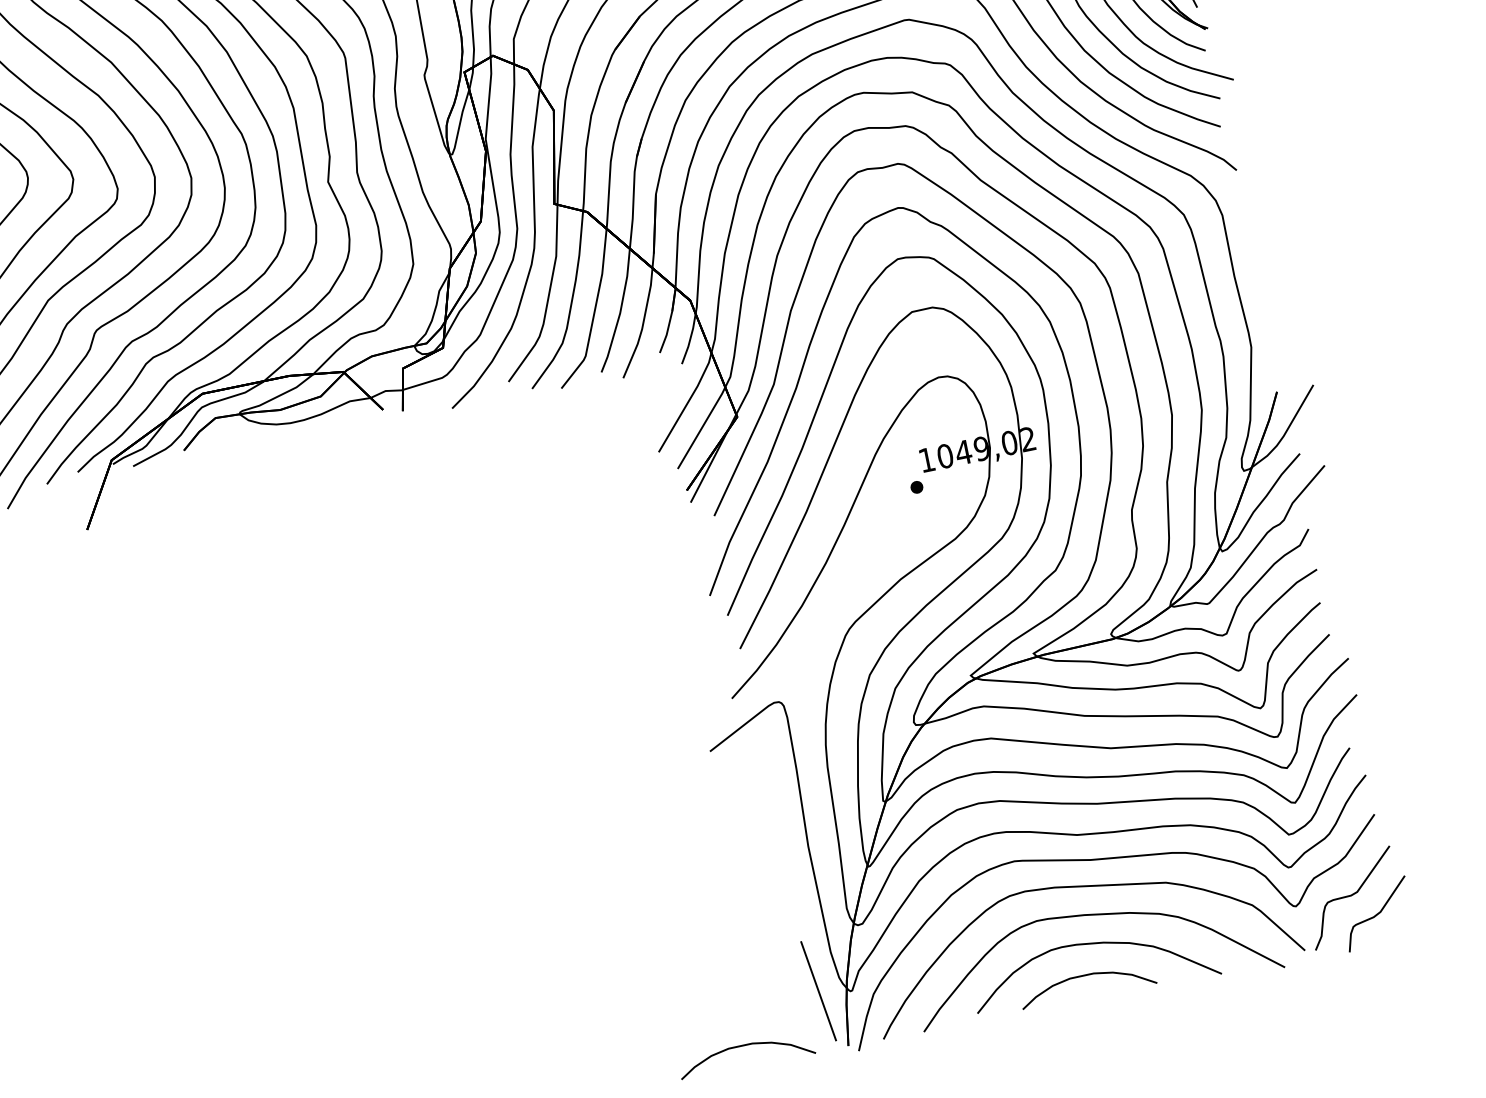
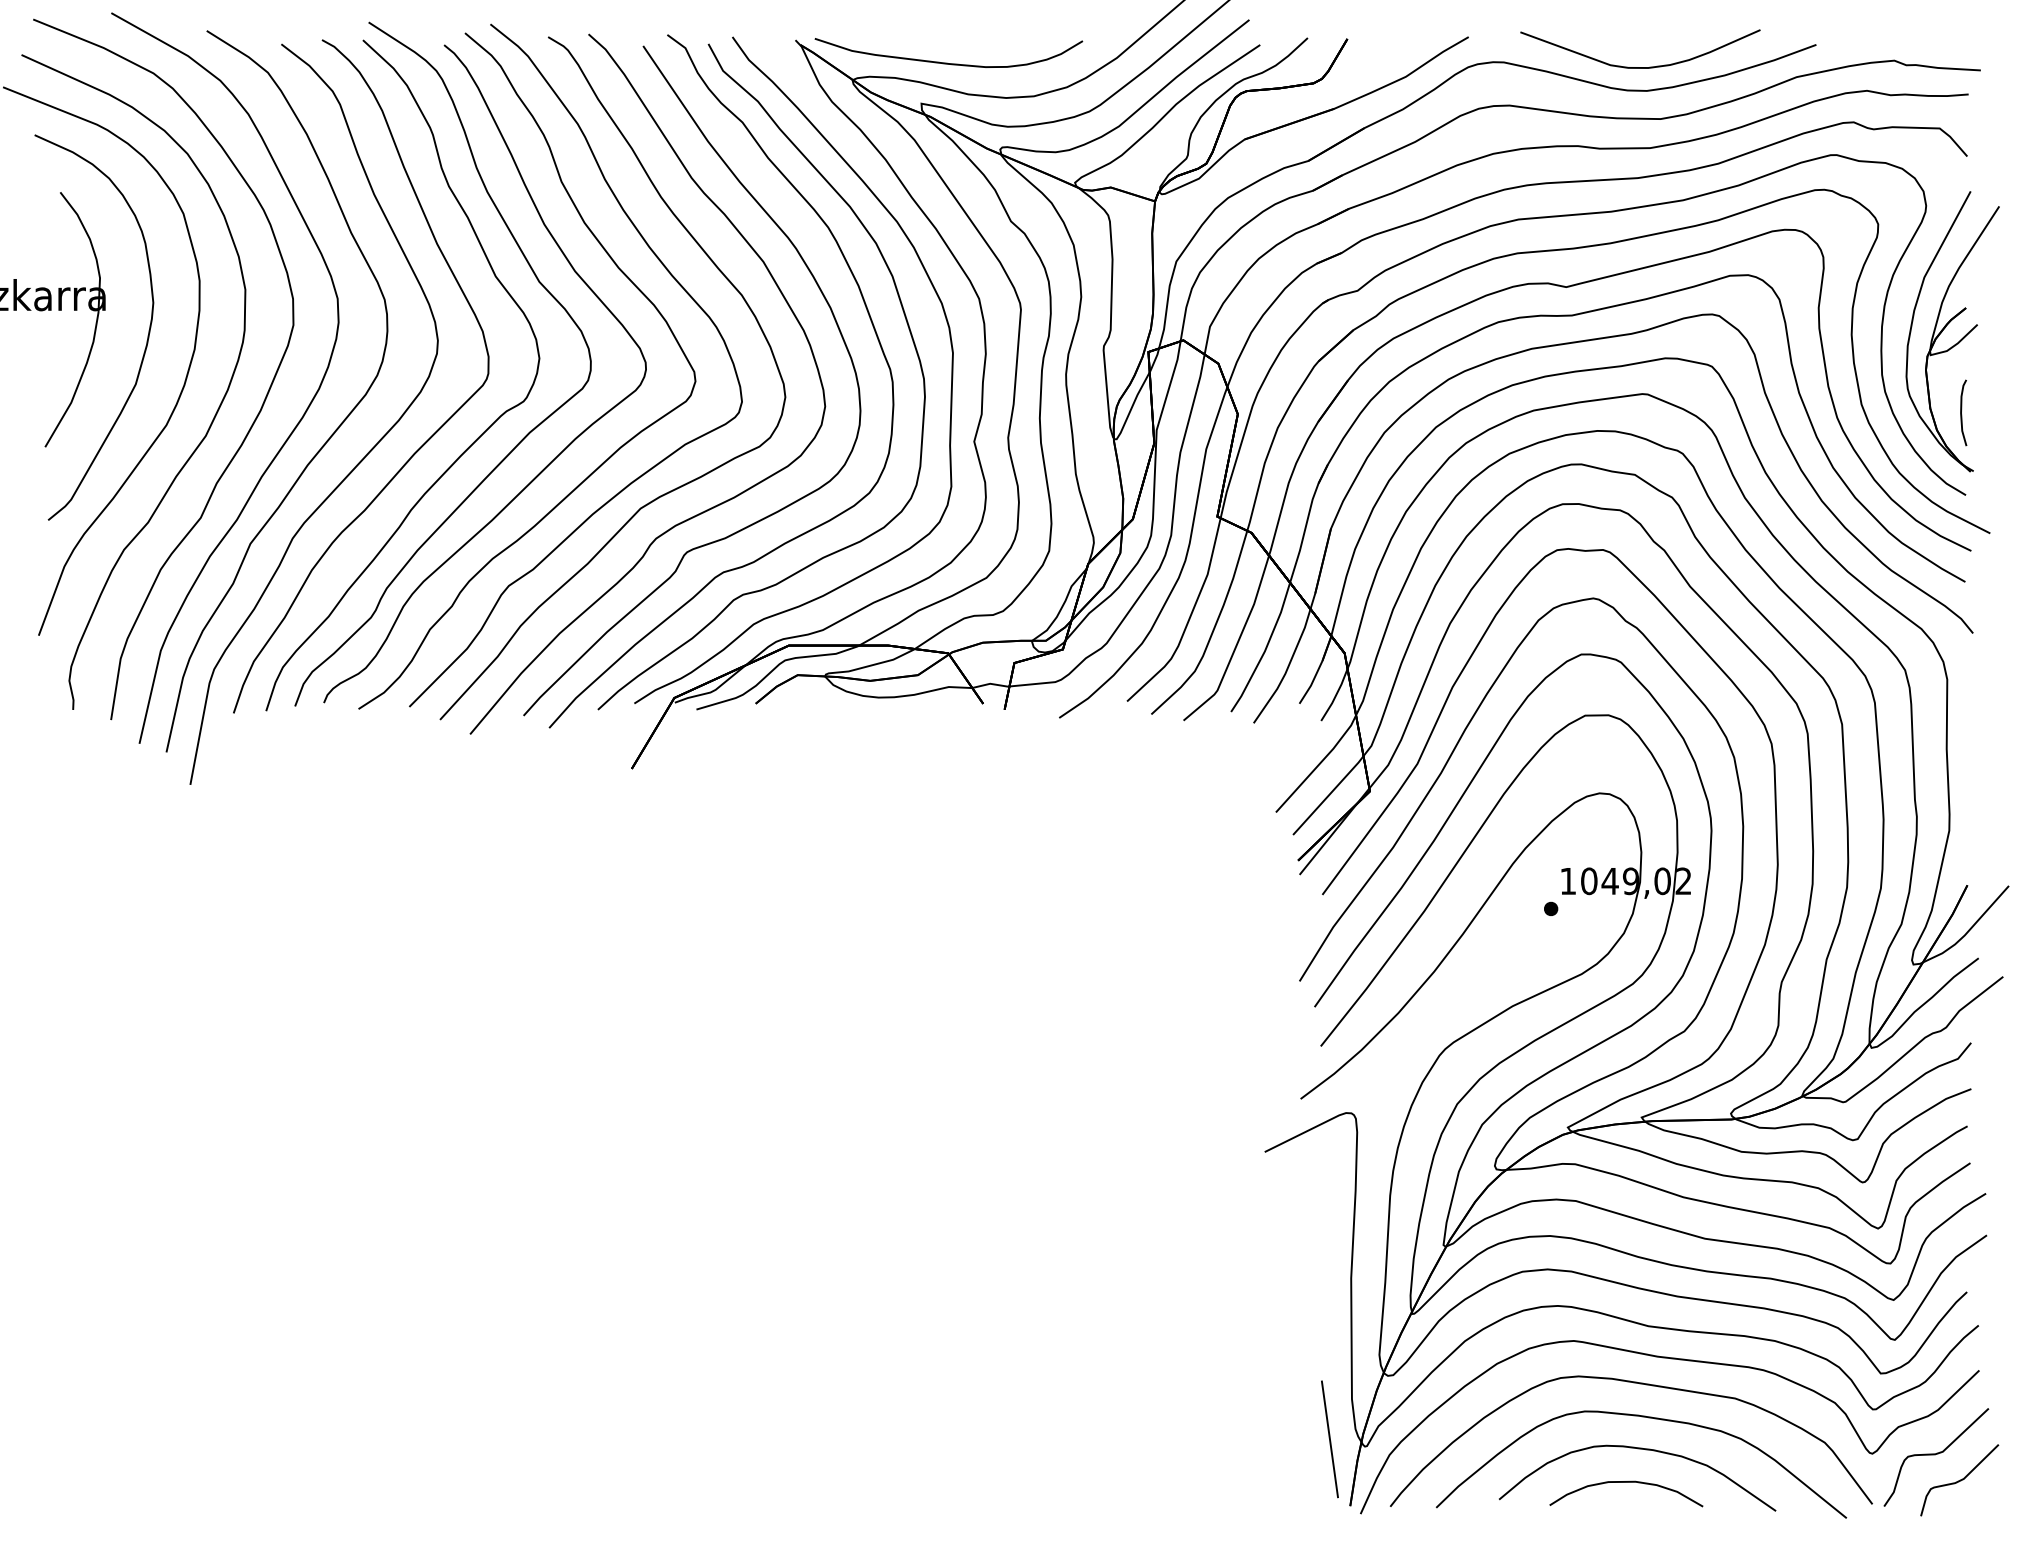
part: (744, 1045) -> (1236, 1482), removed

